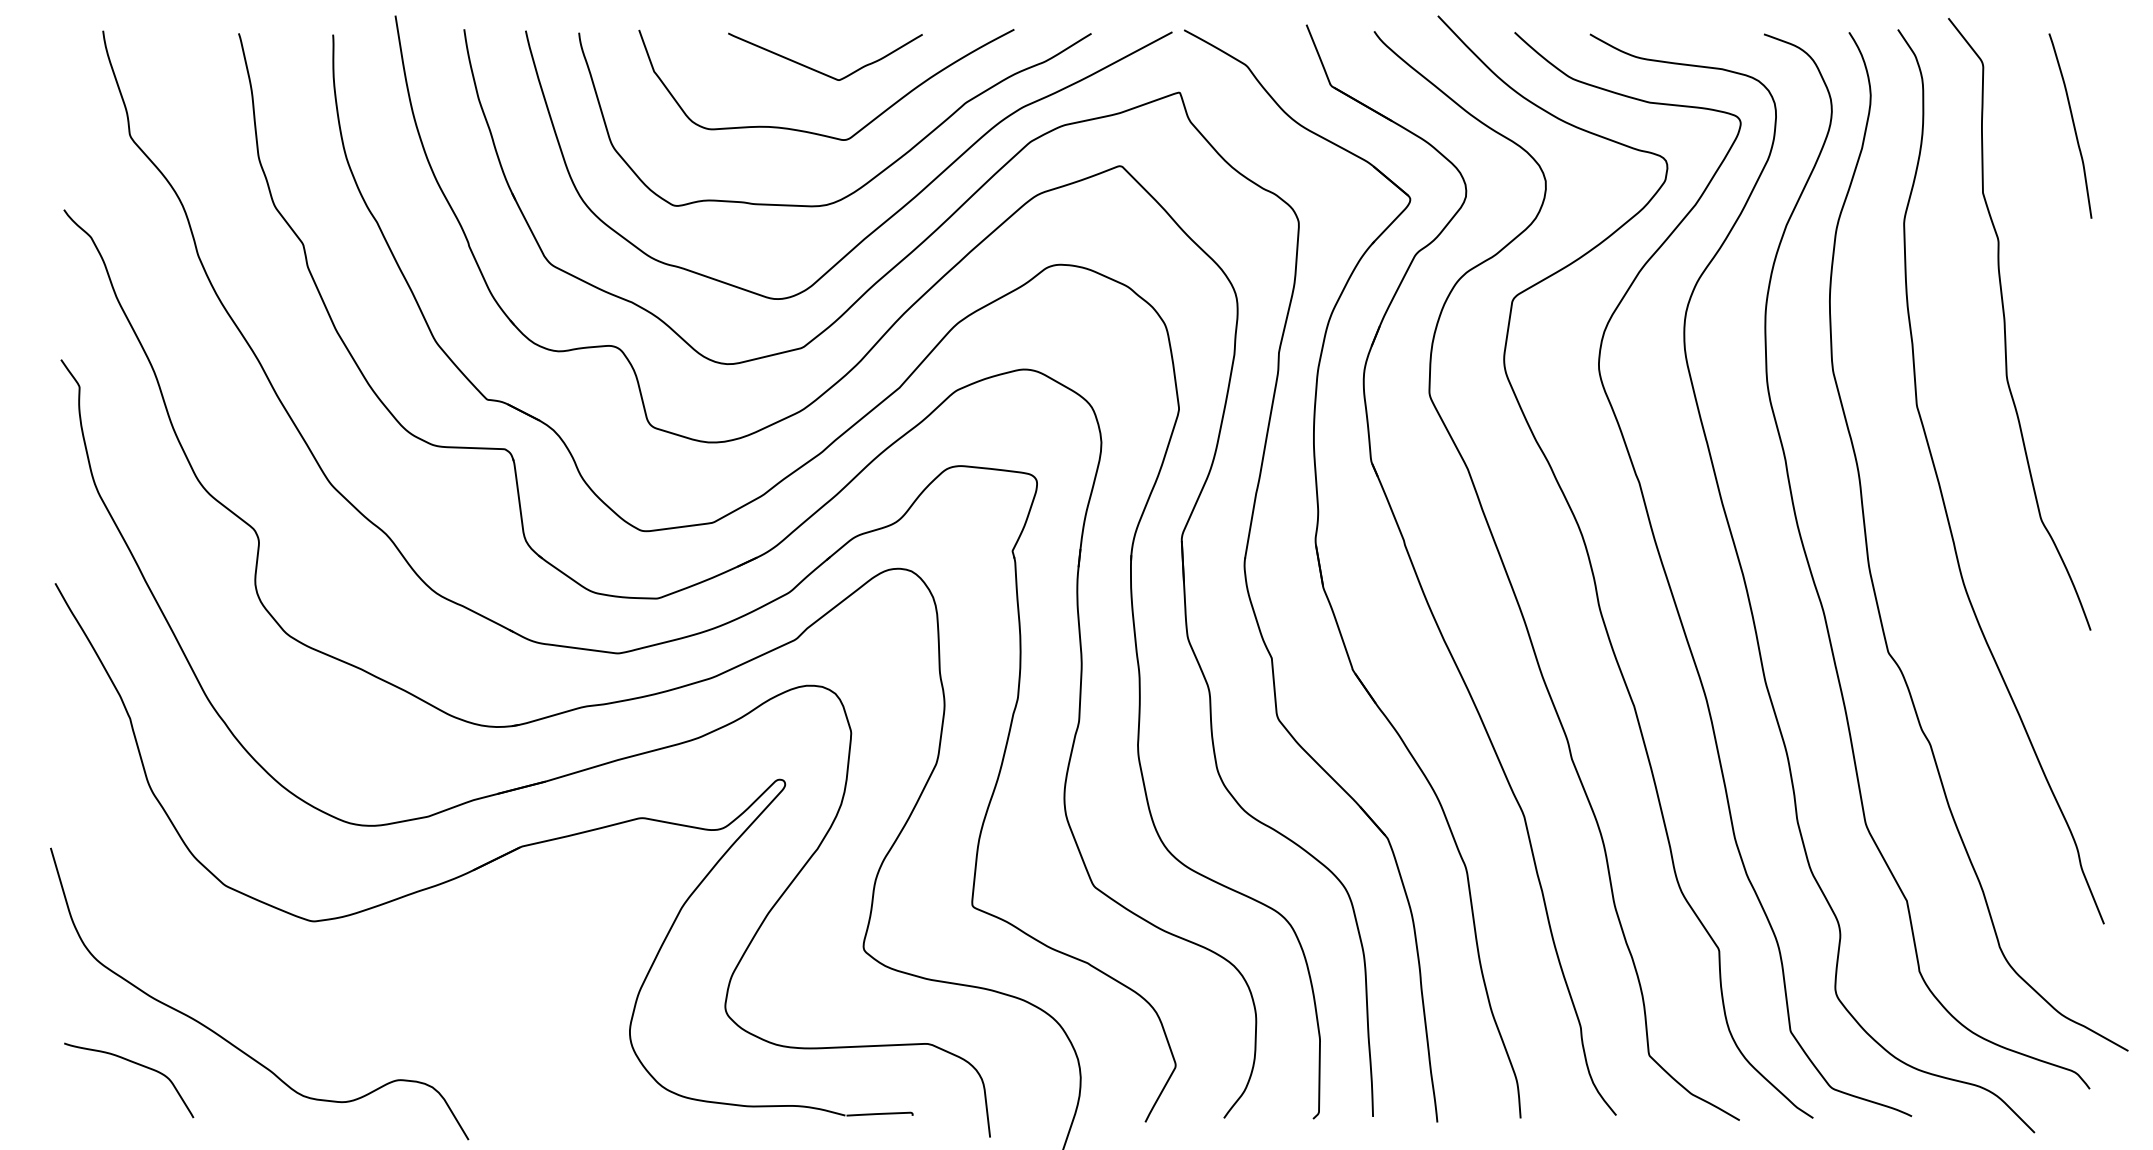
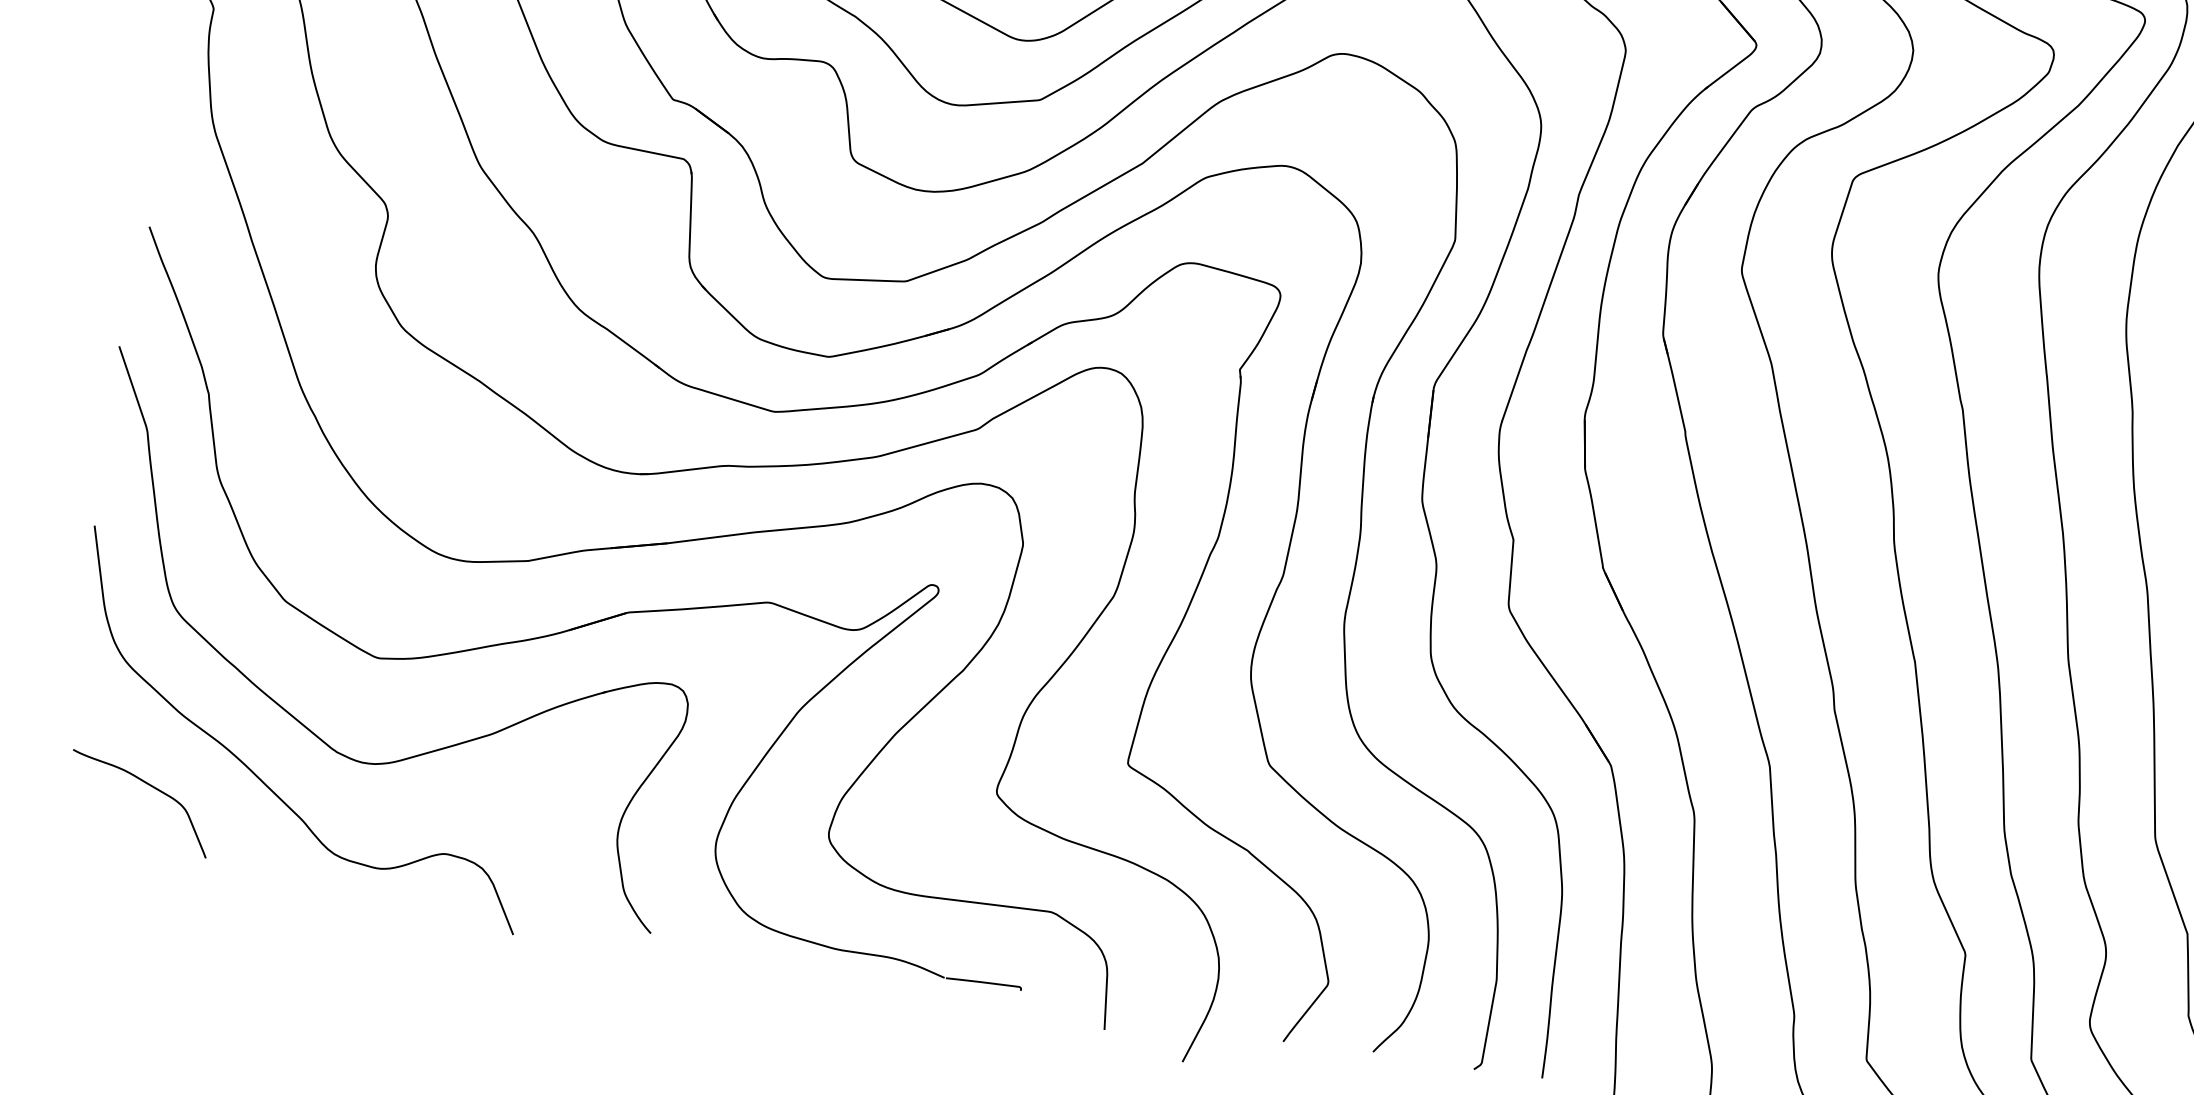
part: (262, 990) -> (307, 726), added

